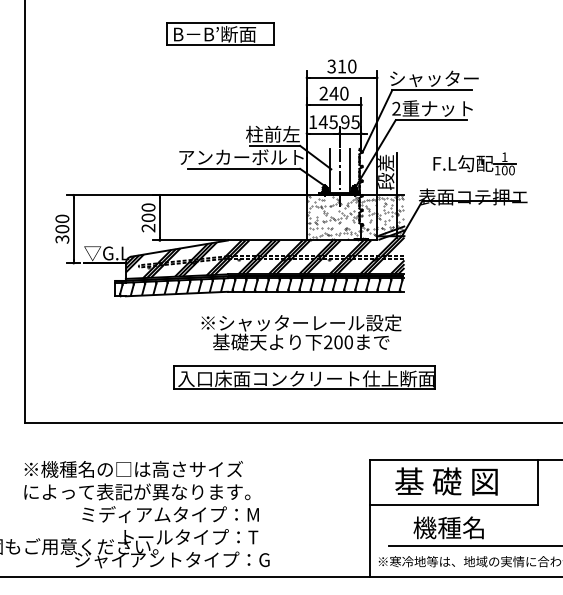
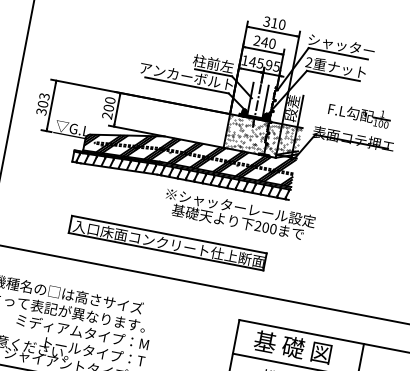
text: (62, 218) -> (44, 96), 300 -> 303
text: (301, 332) -> (239, 214), moved
part: (304, 377) -> (167, 242), moved

